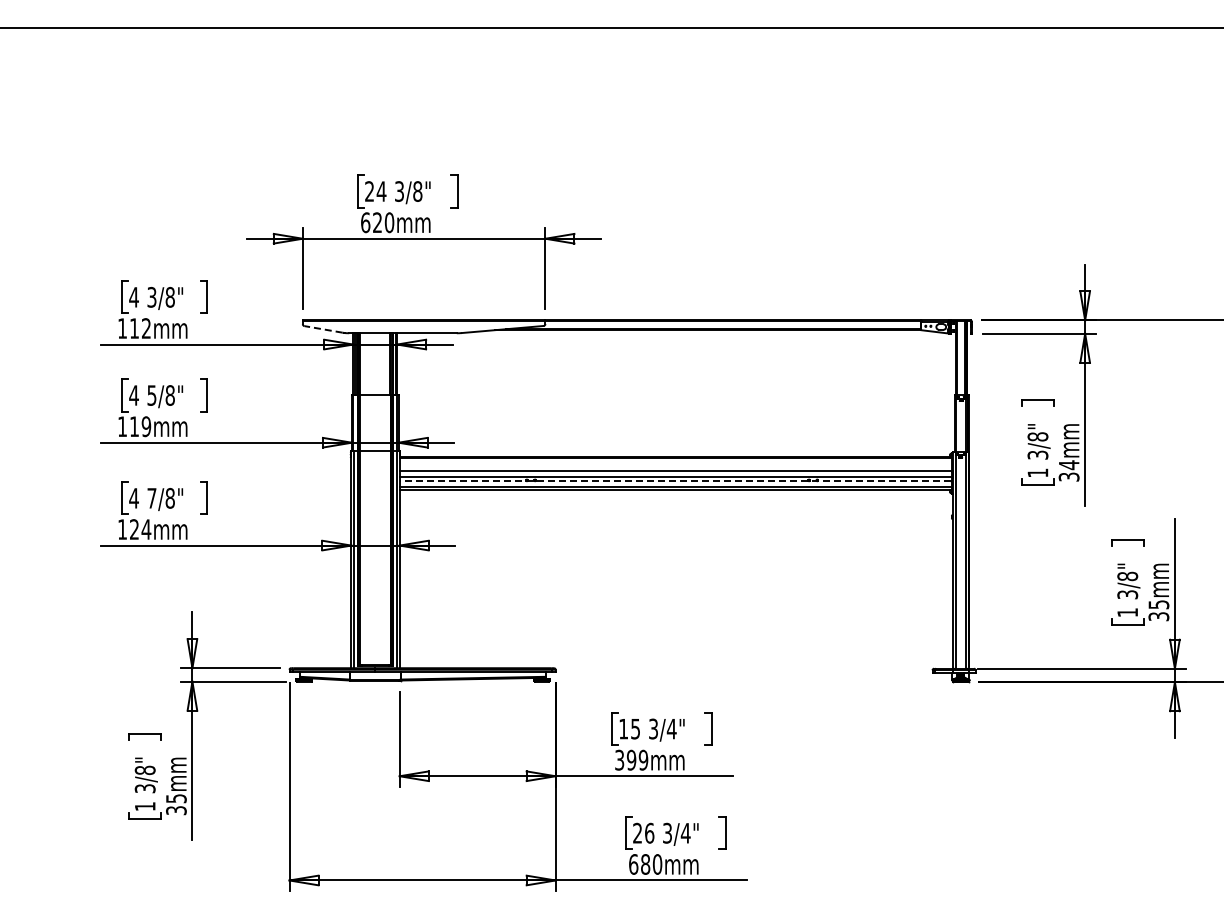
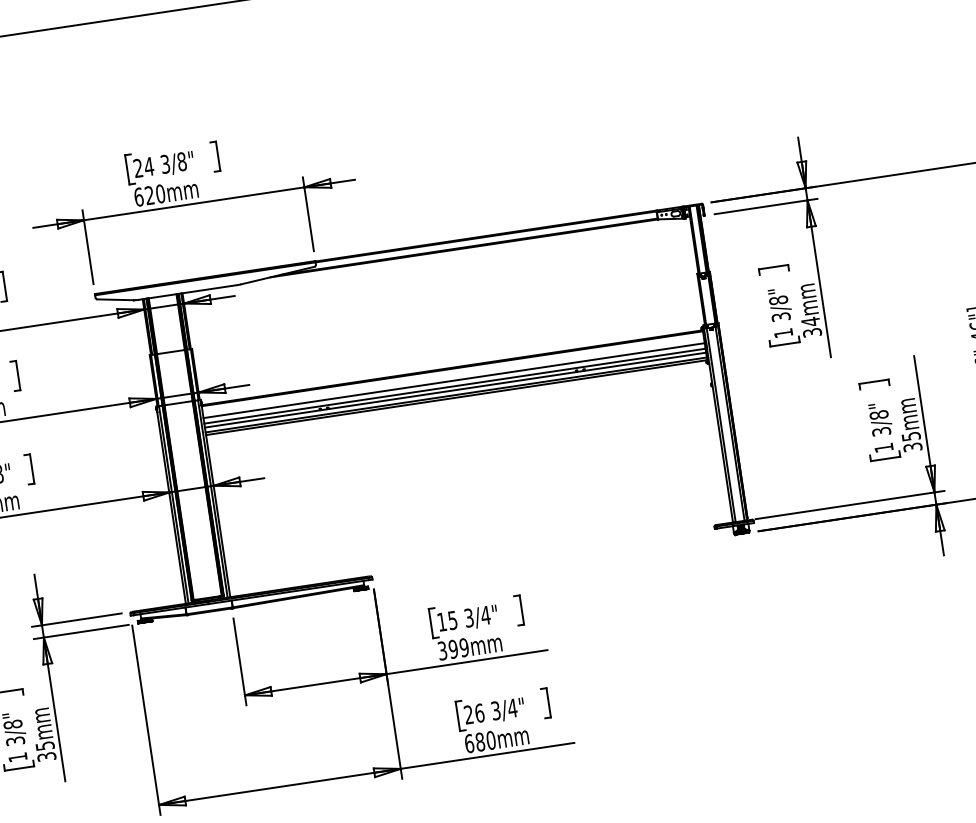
line: (323, 329) -> (115, 299), dashed -> solid
line: (675, 481) -> (455, 390), dashed -> solid

